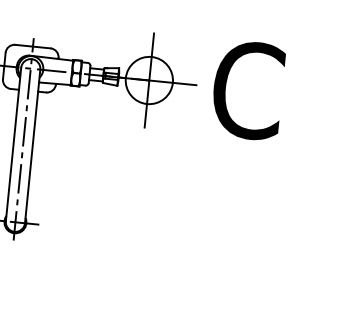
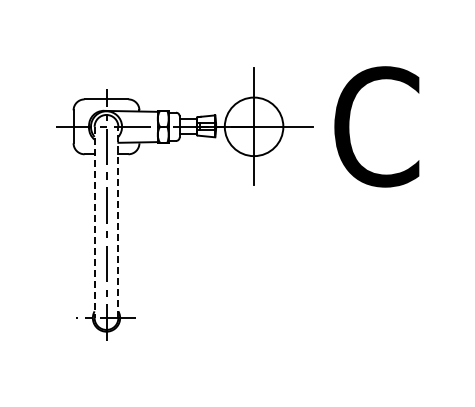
line: (13, 144) -> (94, 222), solid -> dashed
line: (32, 146) -> (118, 222), solid -> dashed

